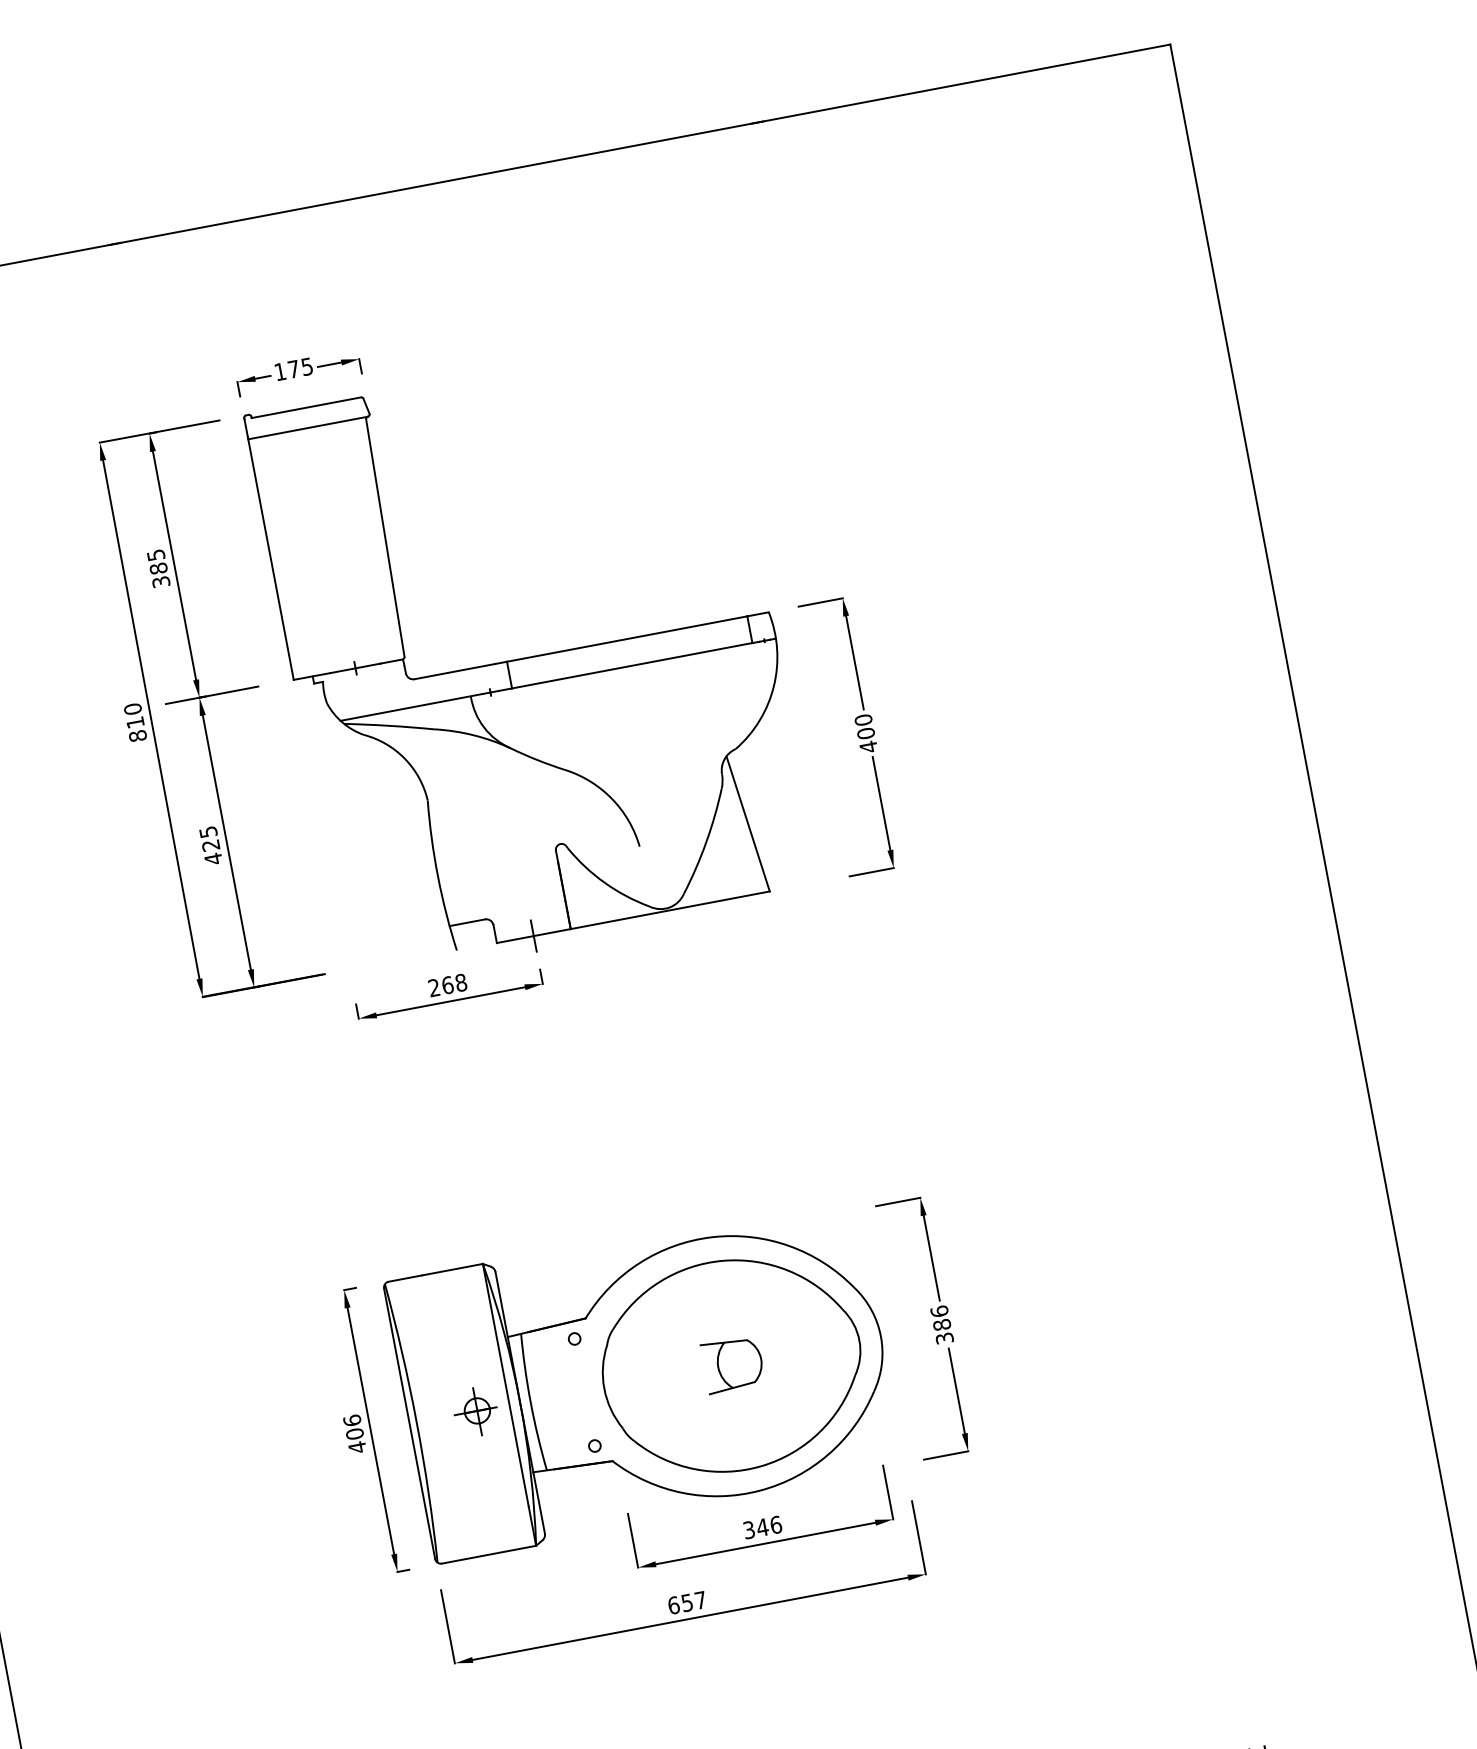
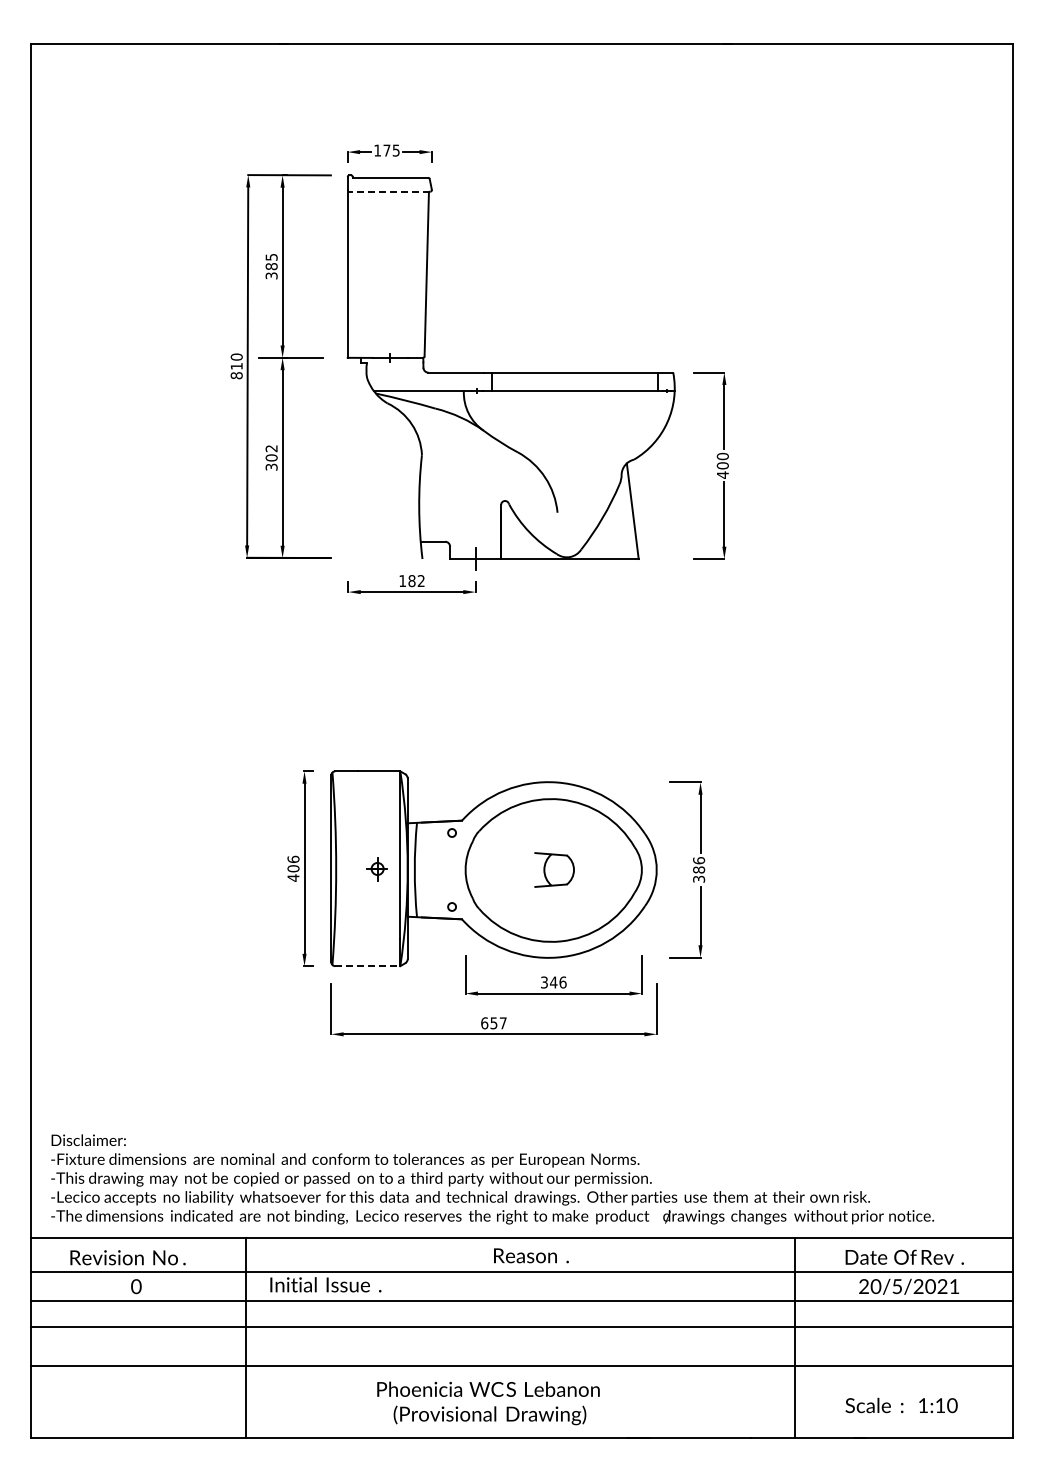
line: (307, 428) -> (388, 191), solid -> dashed
text: (210, 846) -> (271, 458), 425 -> 302
text: (447, 986) -> (411, 581), 268 -> 182
part: (475, 1412) -> (376, 869), size x0.7
line: (488, 1555) -> (367, 966), solid -> dashed

